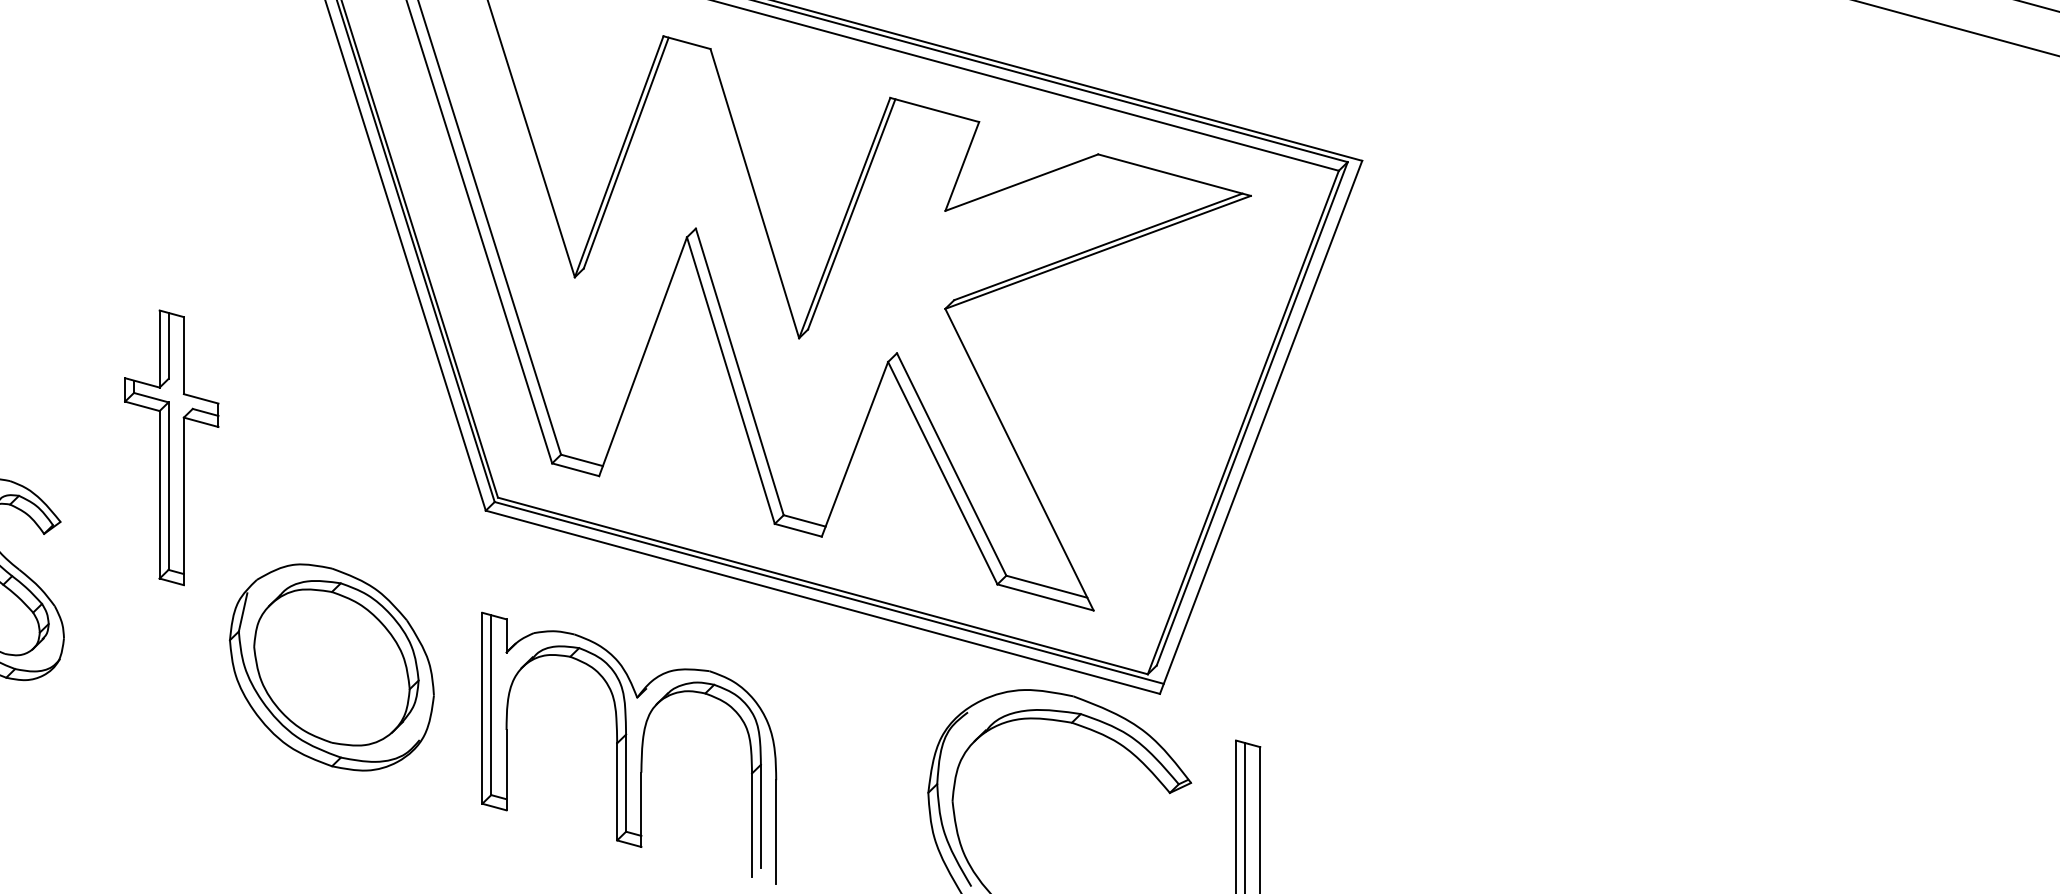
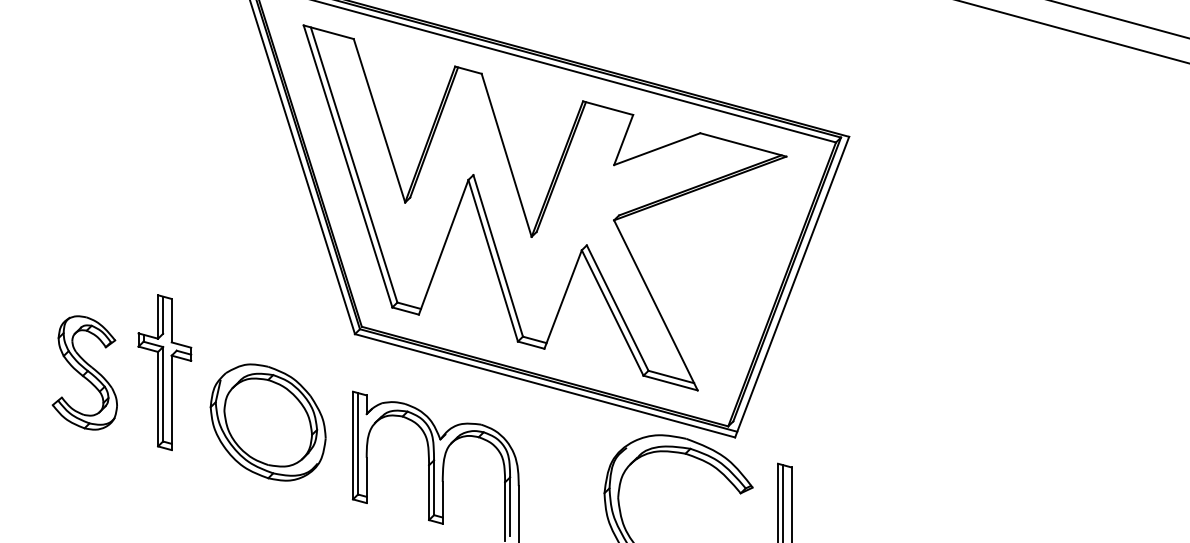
part: (171, 447) -> (164, 372), moved

